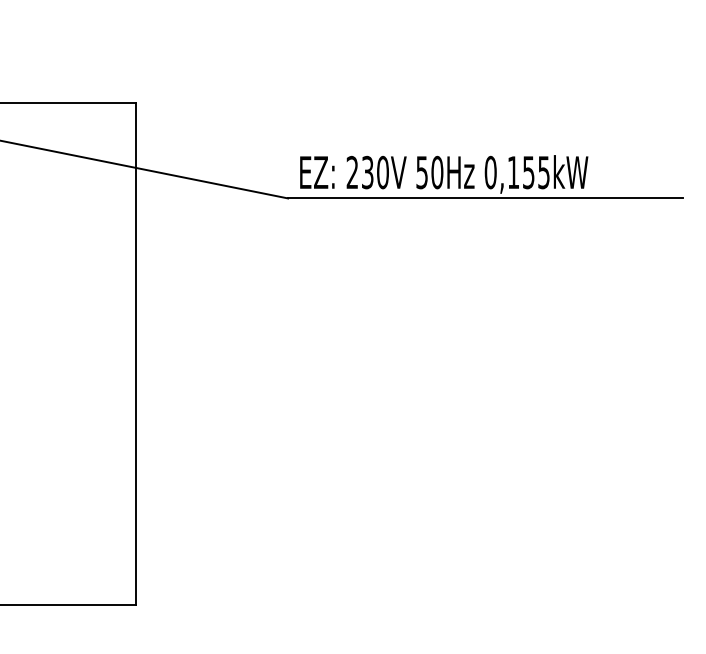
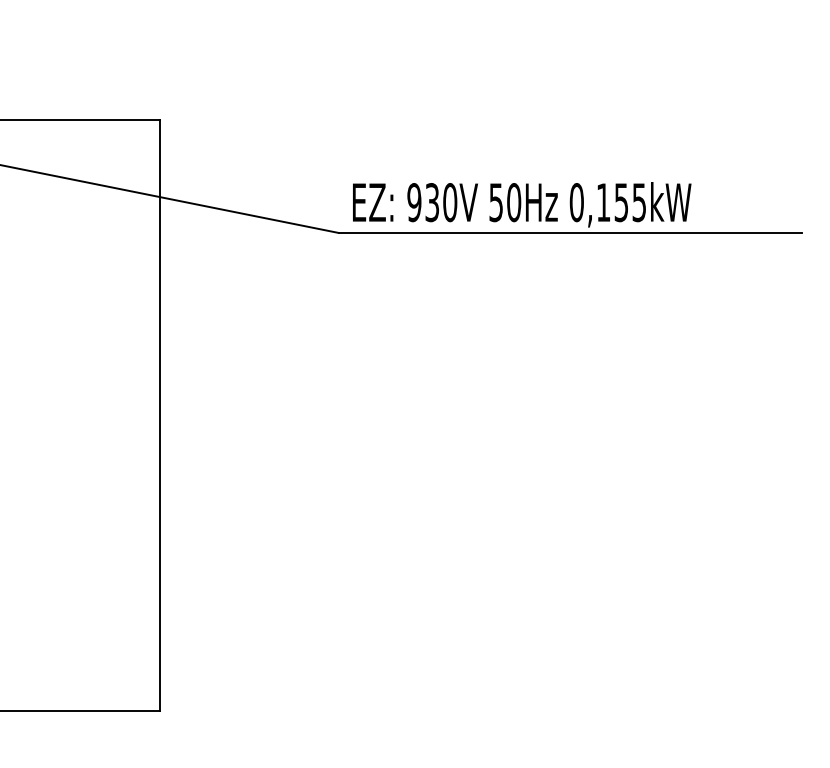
text: (352, 172) -> (414, 202), 230V -> 930V

